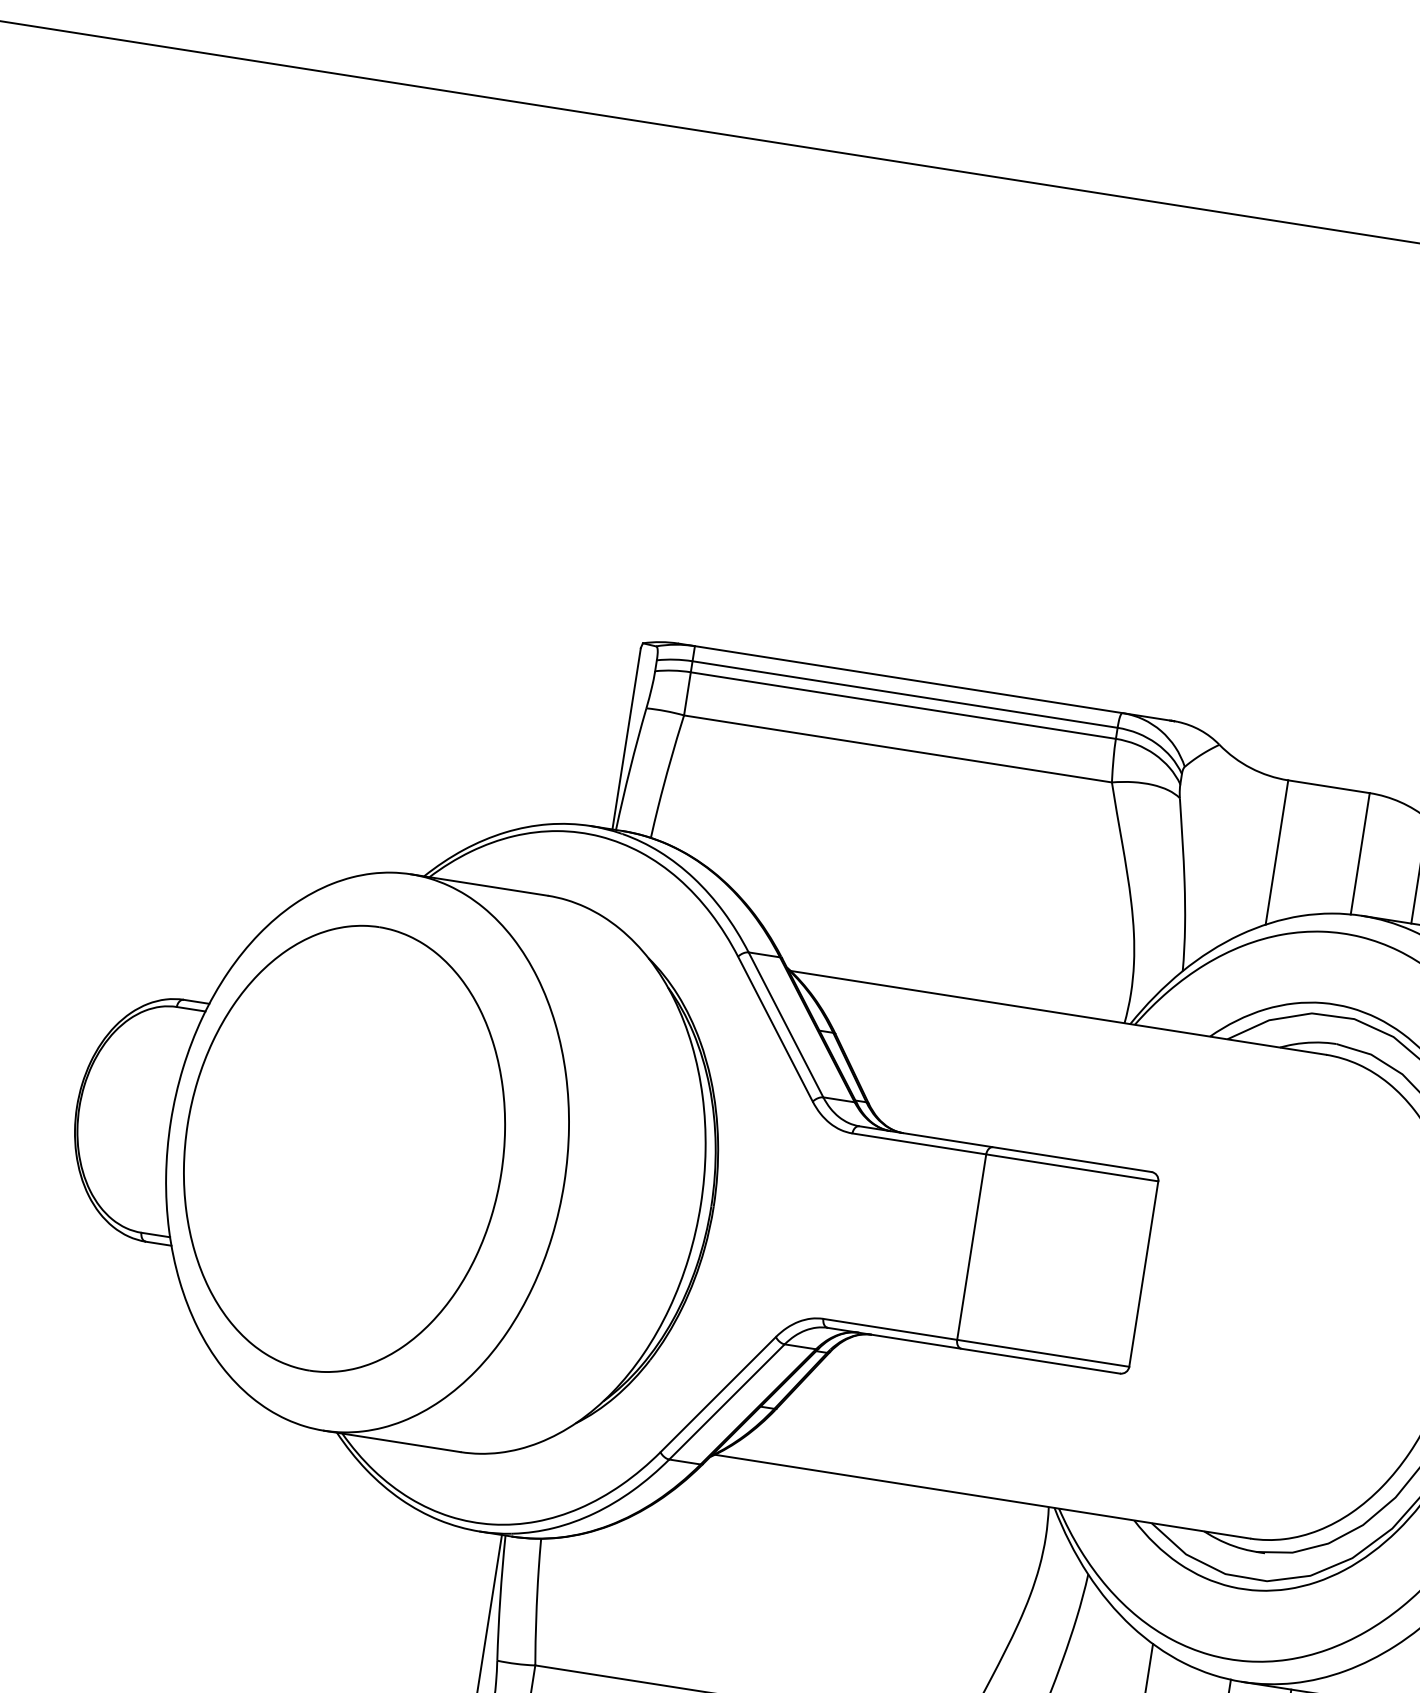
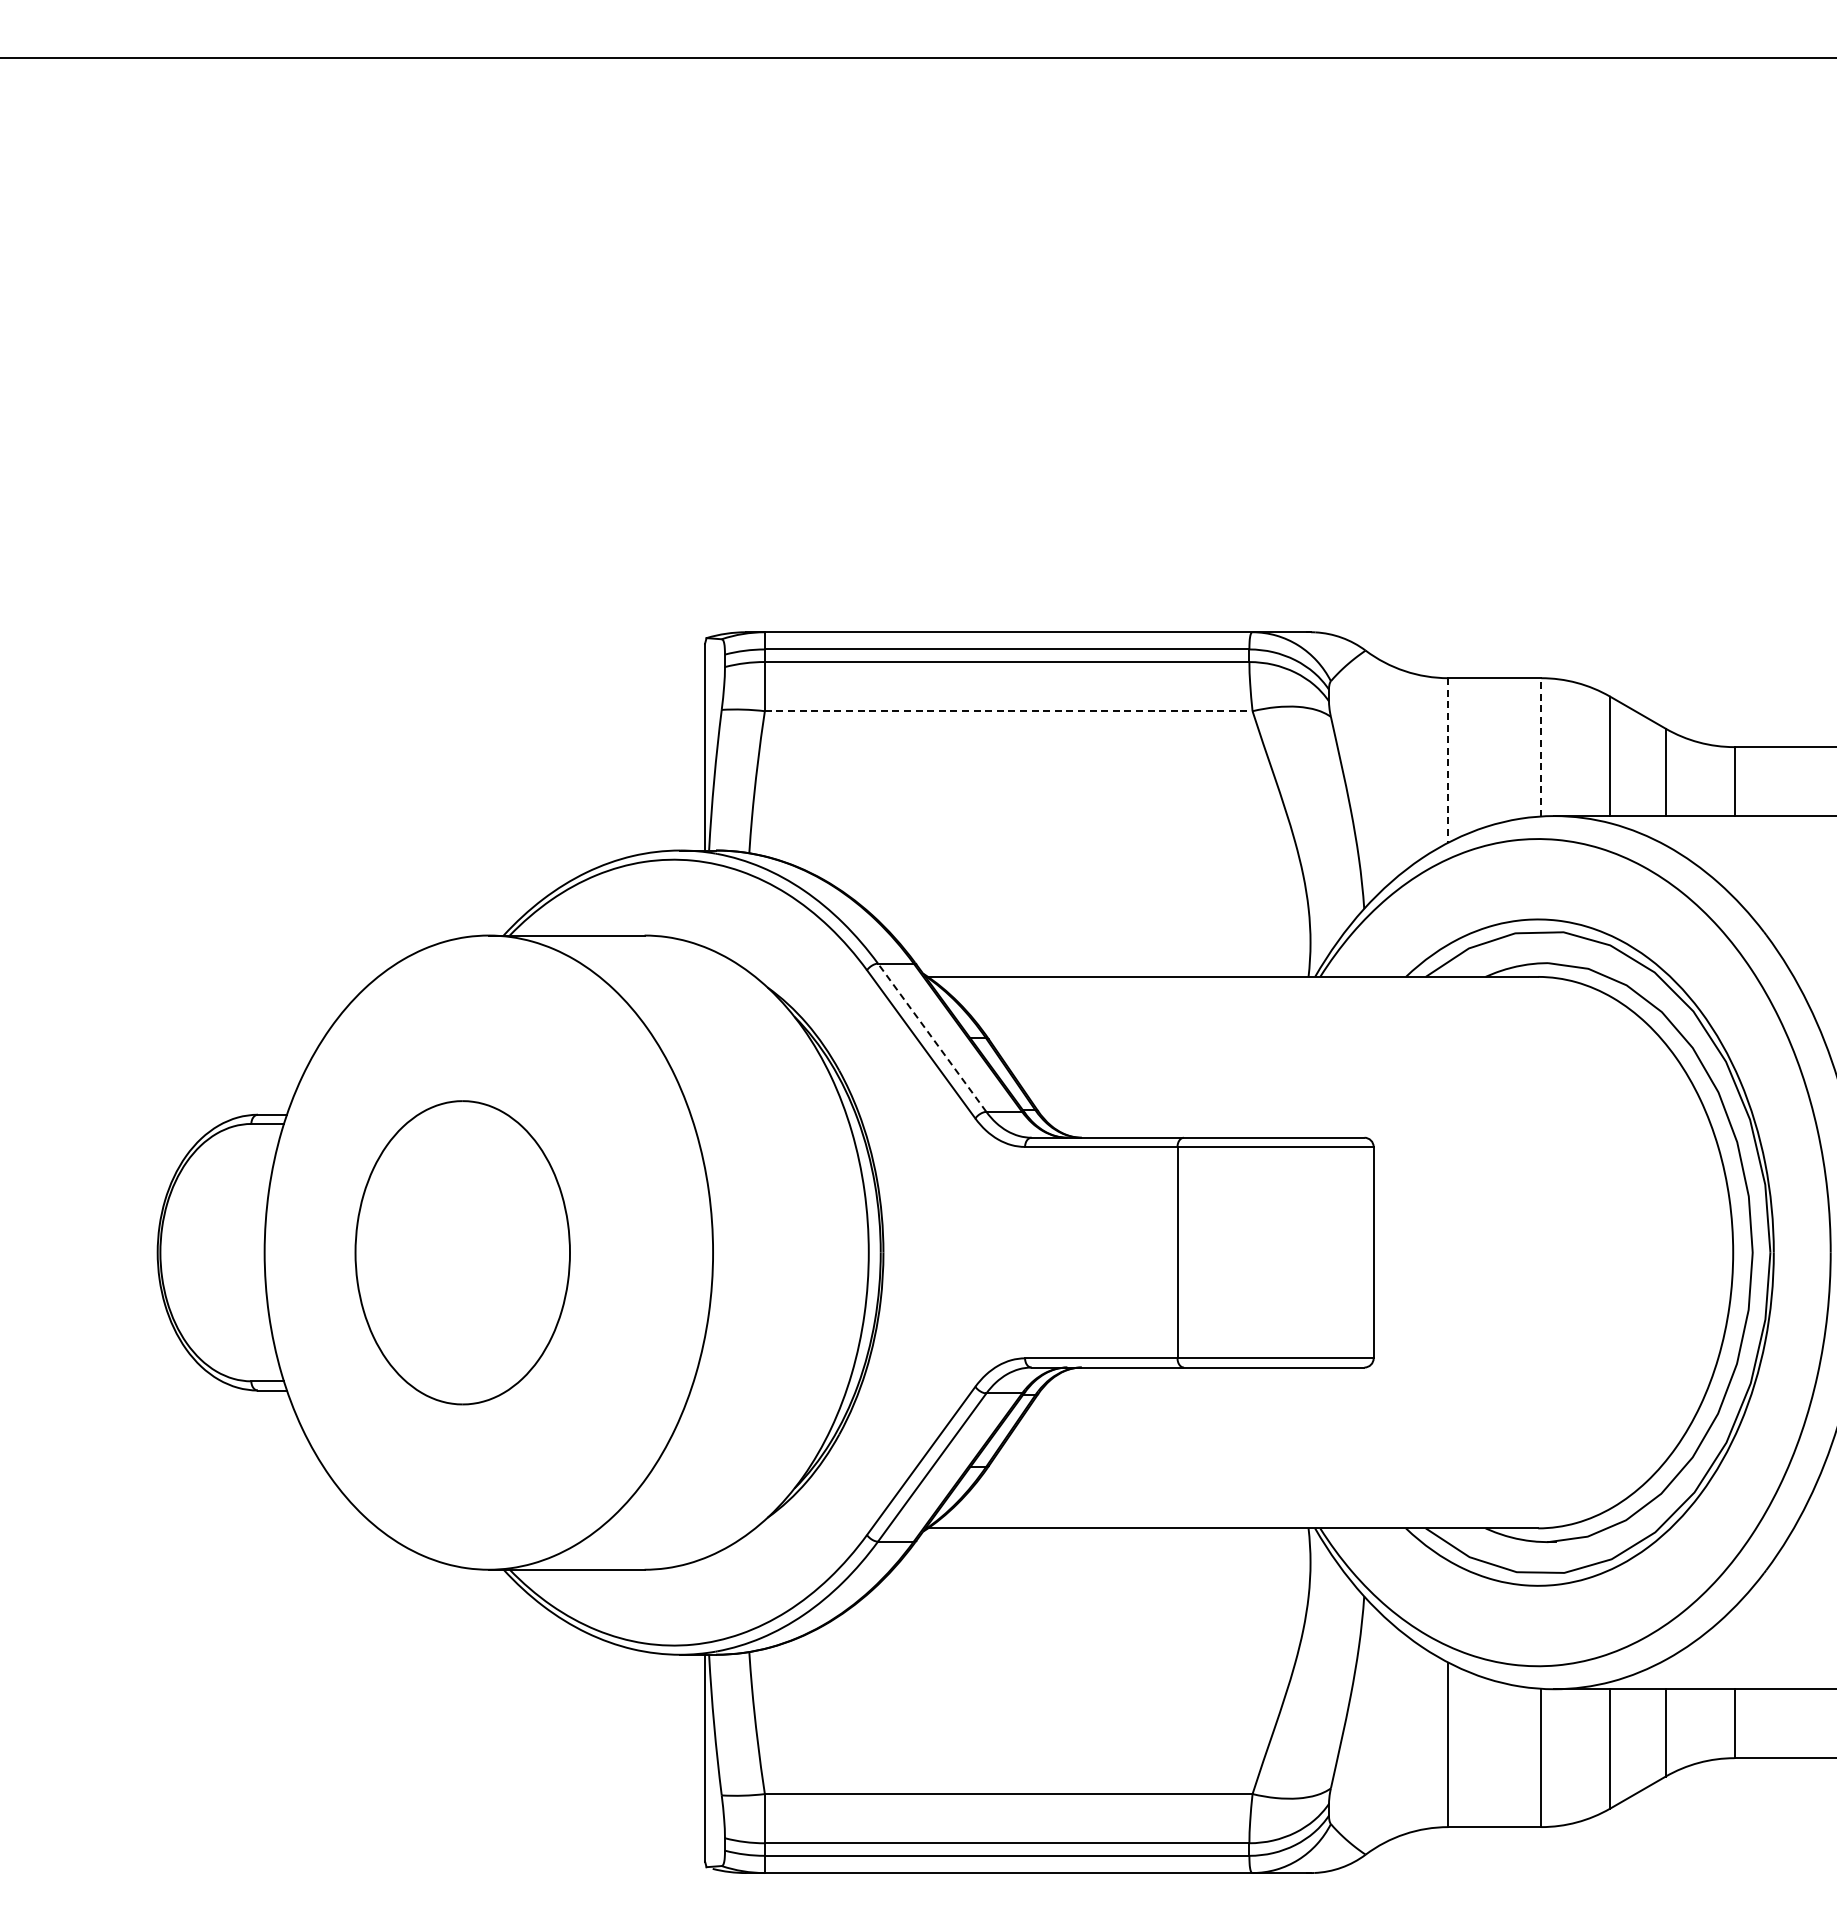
line: (897, 749) -> (1008, 711), solid -> dashed
line: (1277, 852) -> (1448, 760), solid -> dashed
line: (1360, 853) -> (1541, 746), solid -> dashed
line: (786, 1024) -> (932, 1037), solid -> dashed
part: (344, 1148) -> (462, 1252), size x0.6

